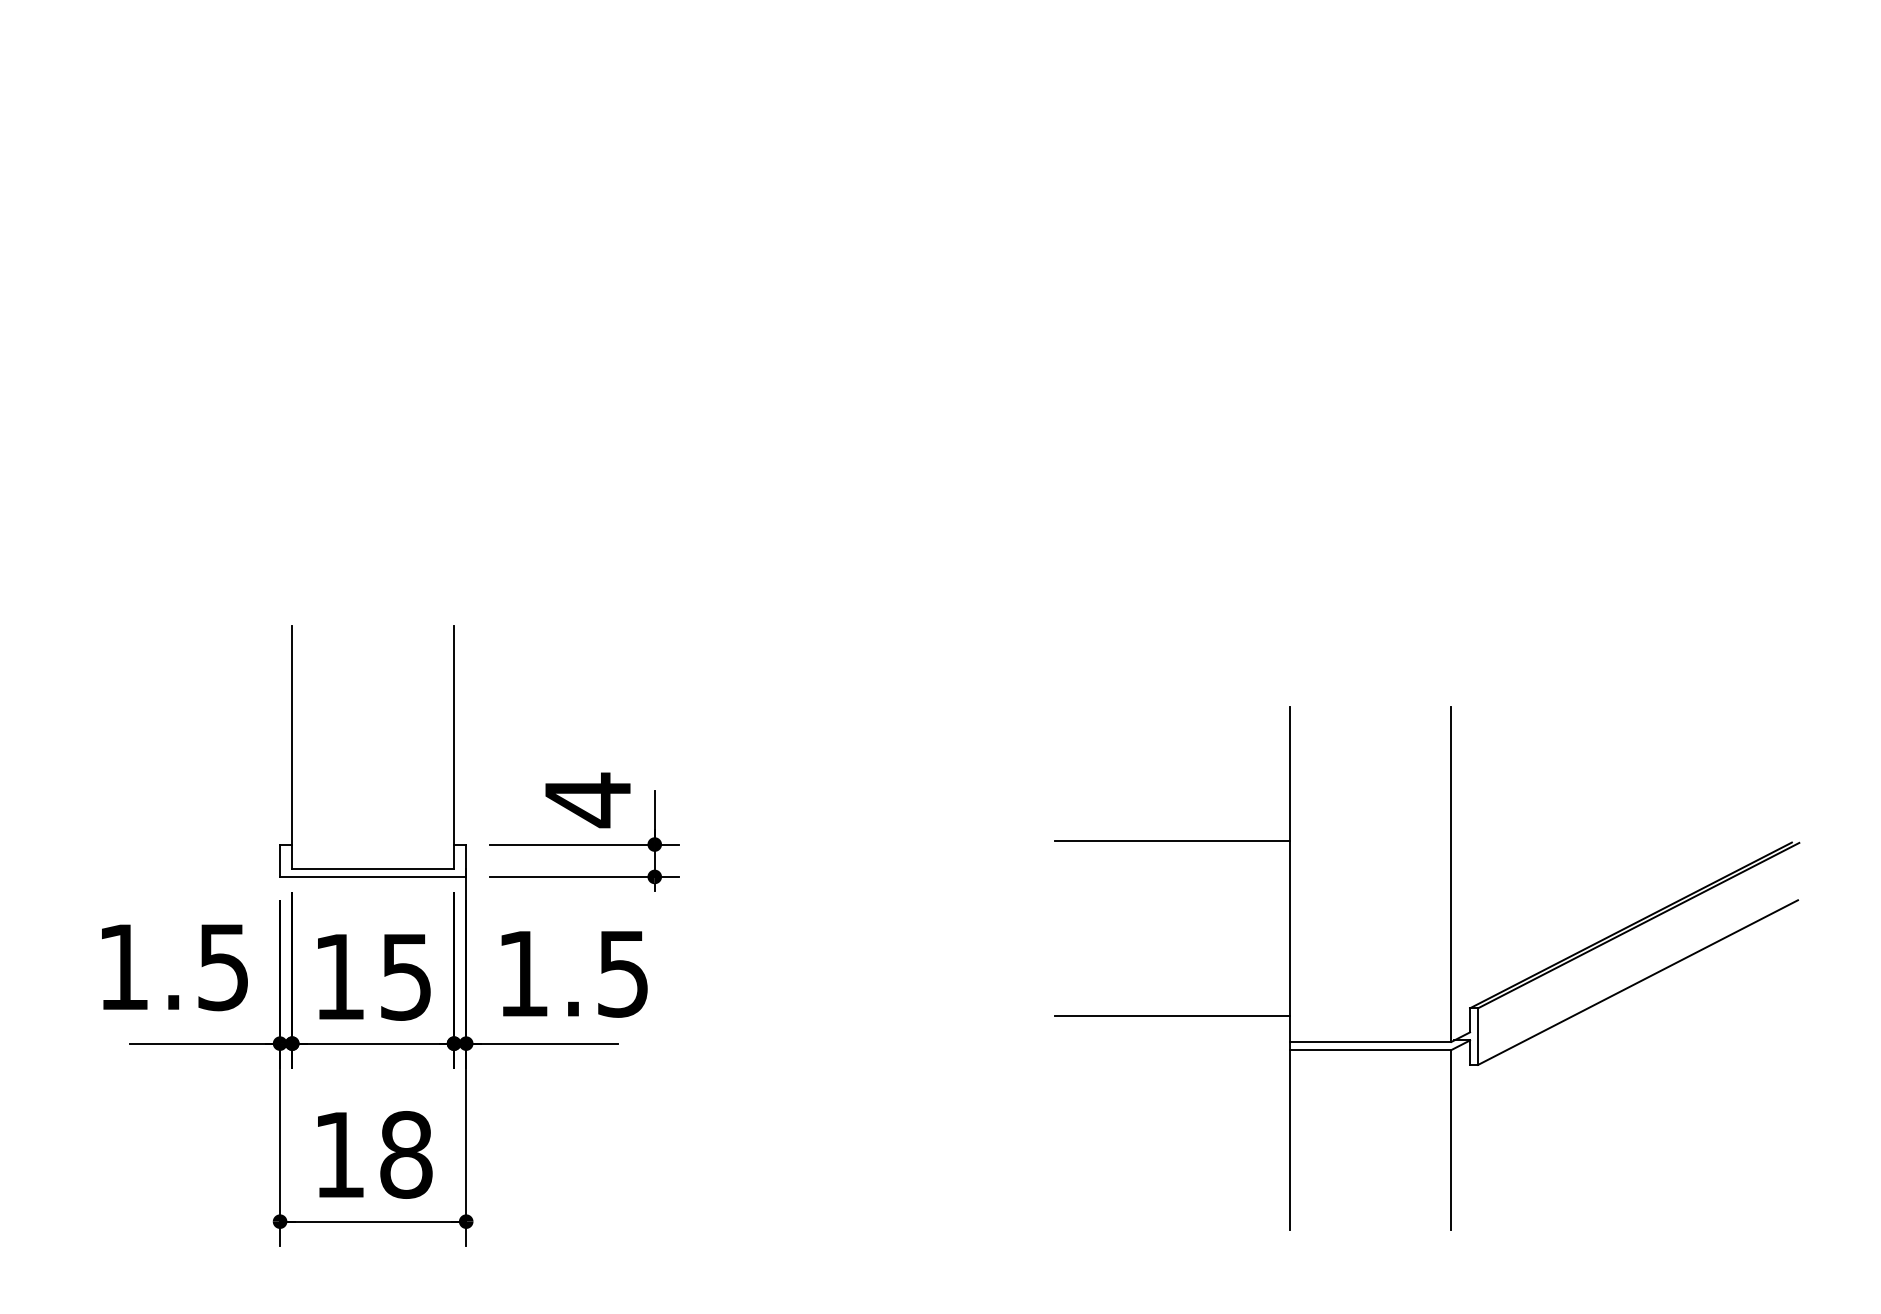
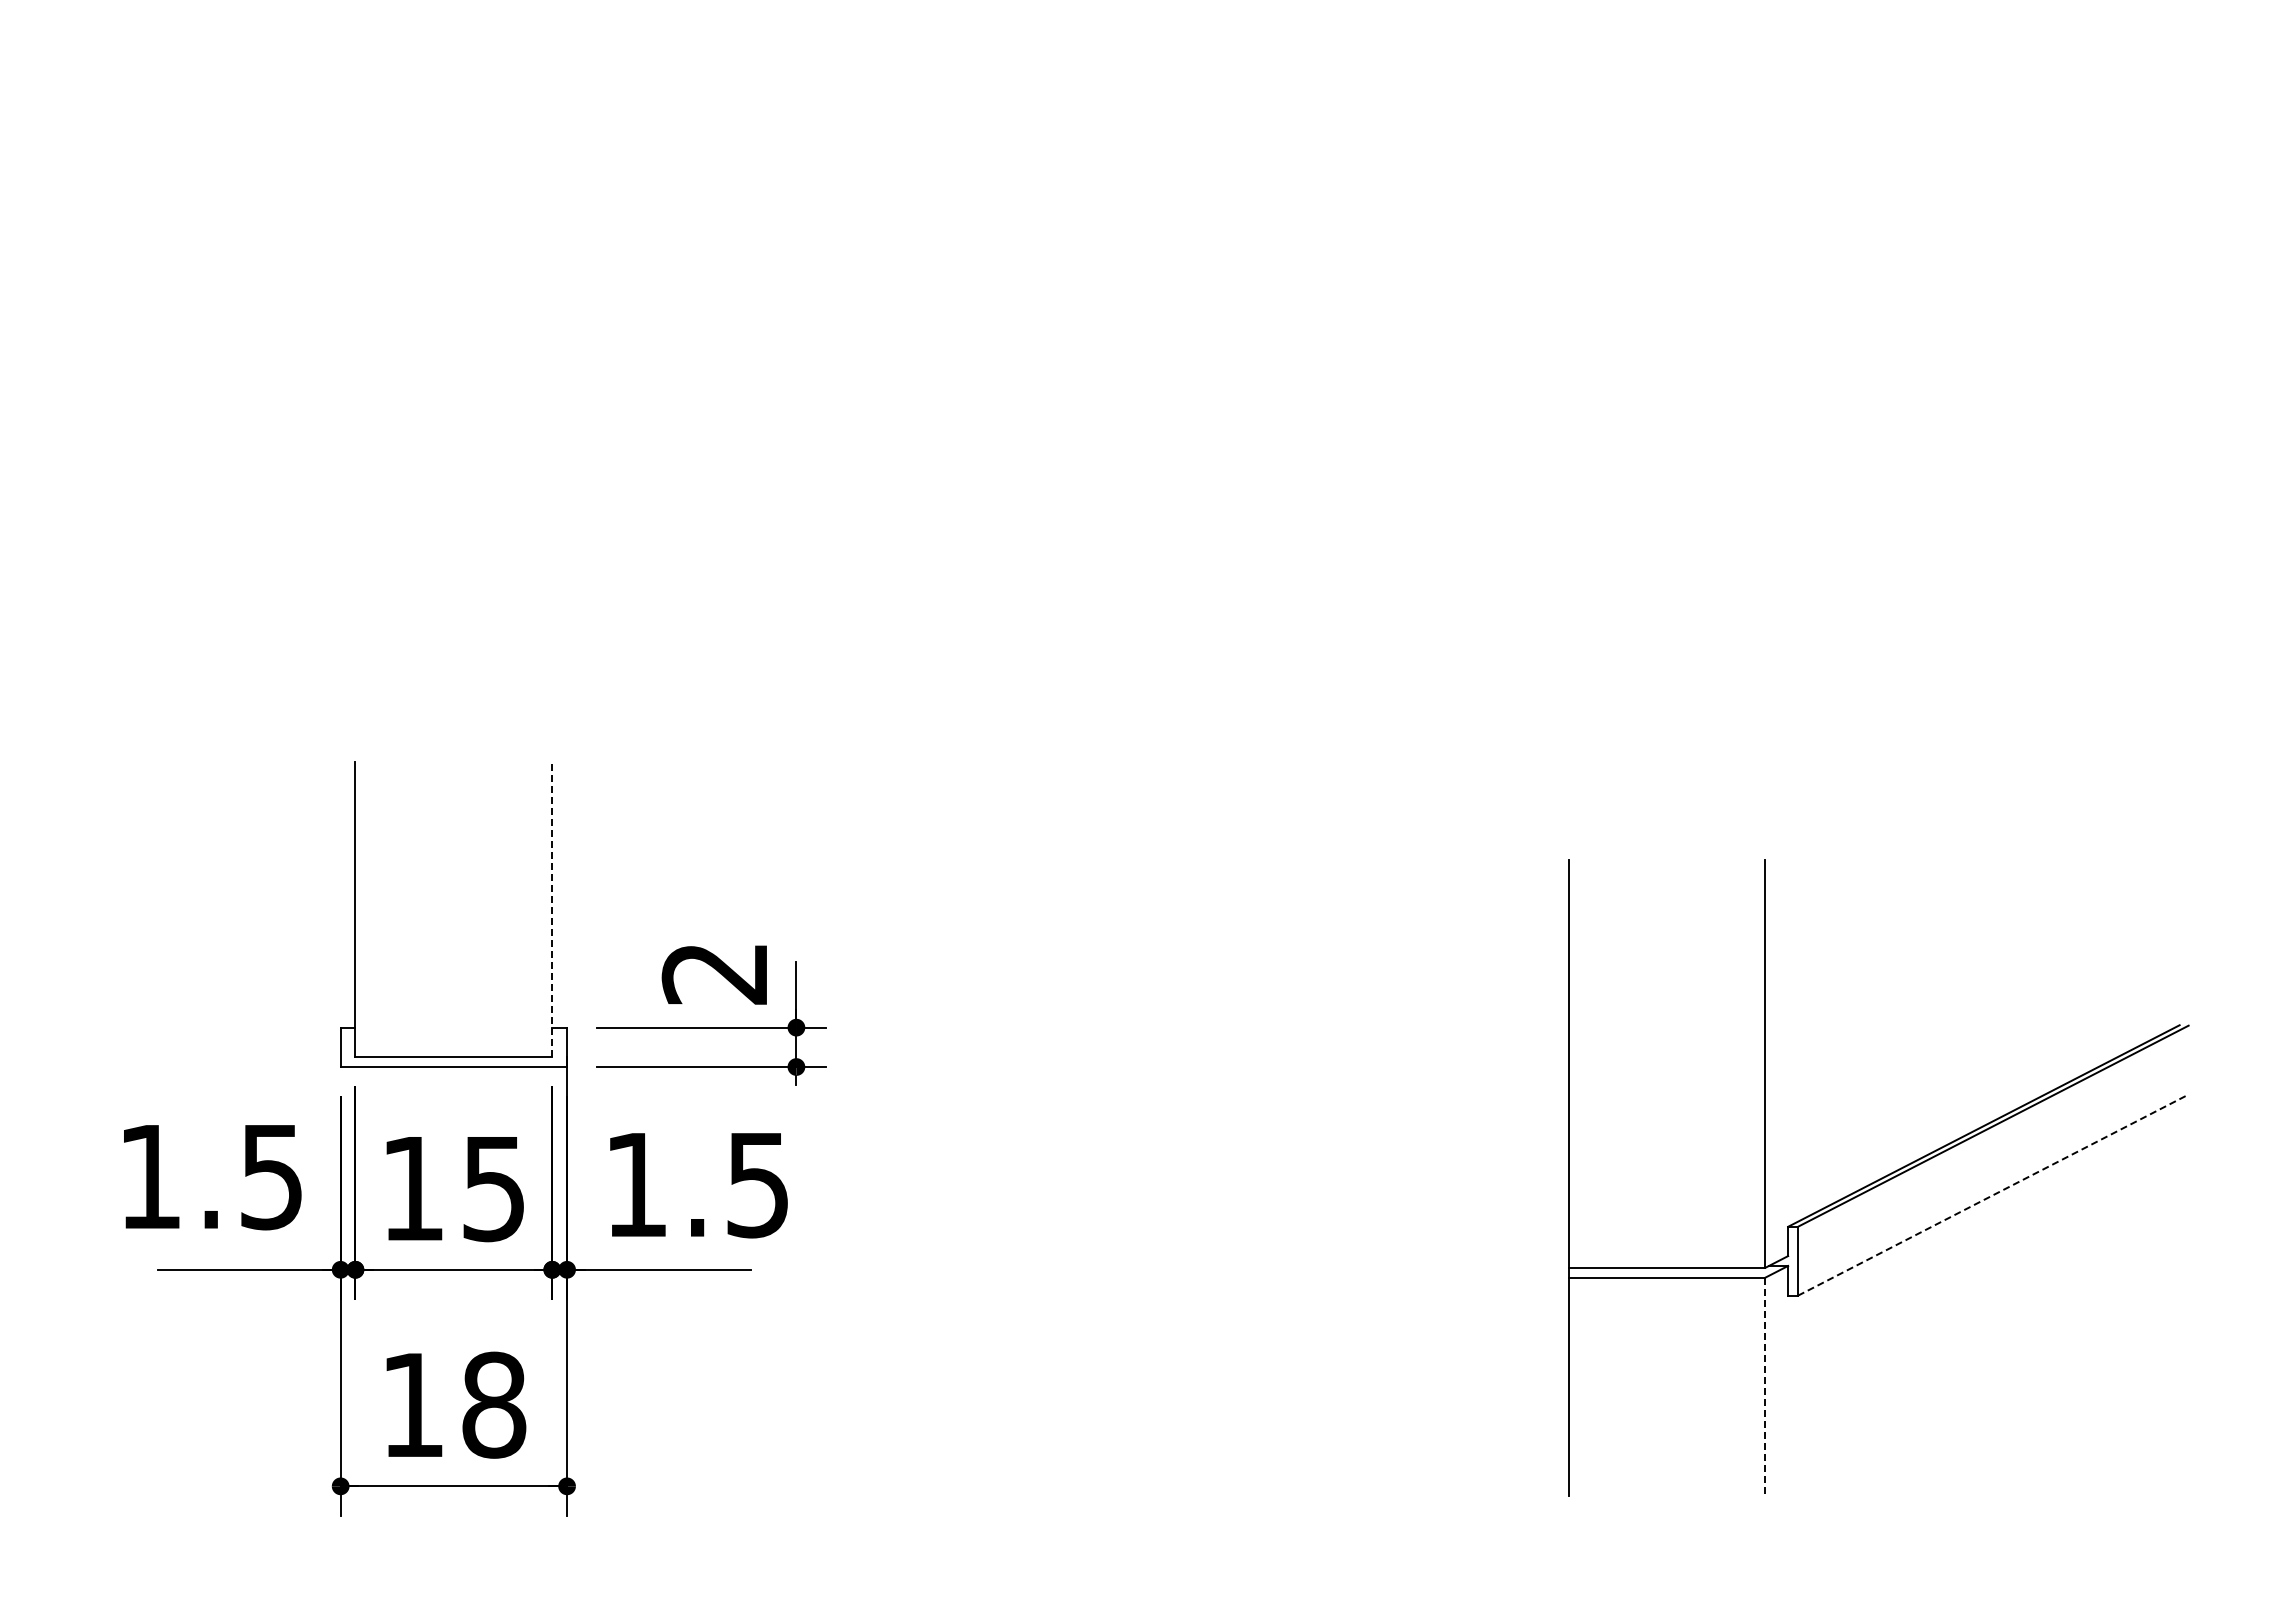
line: (454, 747) -> (552, 909), solid -> dashed
text: (586, 800) -> (713, 973), 4 -> 2
line: (1171, 841) -> (1425, 1023), removed
line: (1638, 982) -> (1992, 1195), solid -> dashed
line: (1171, 1016) -> (1425, 1236), removed
line: (1451, 1140) -> (1765, 1387), solid -> dashed

